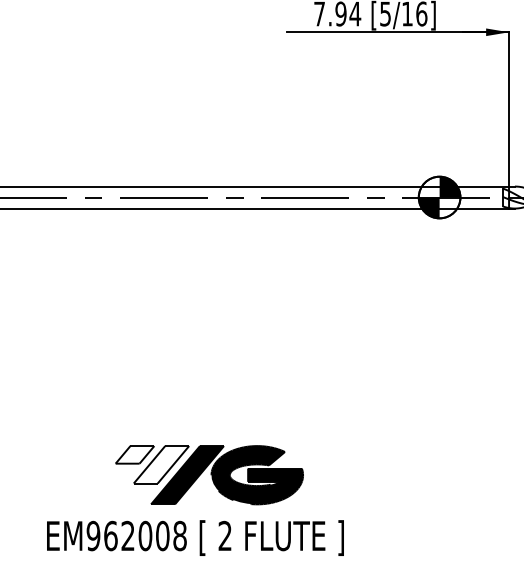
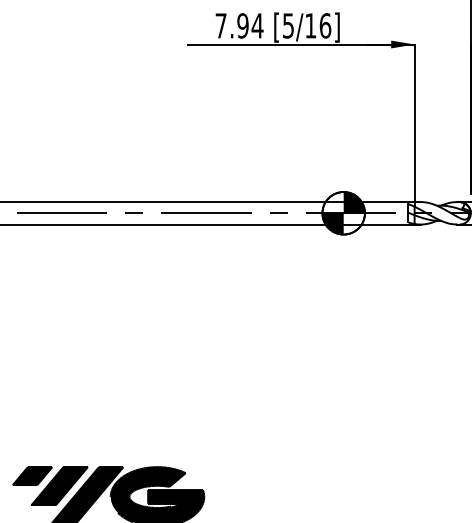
fill: (134, 454) -> (32, 475), added
fill: (161, 464) -> (59, 485), added

